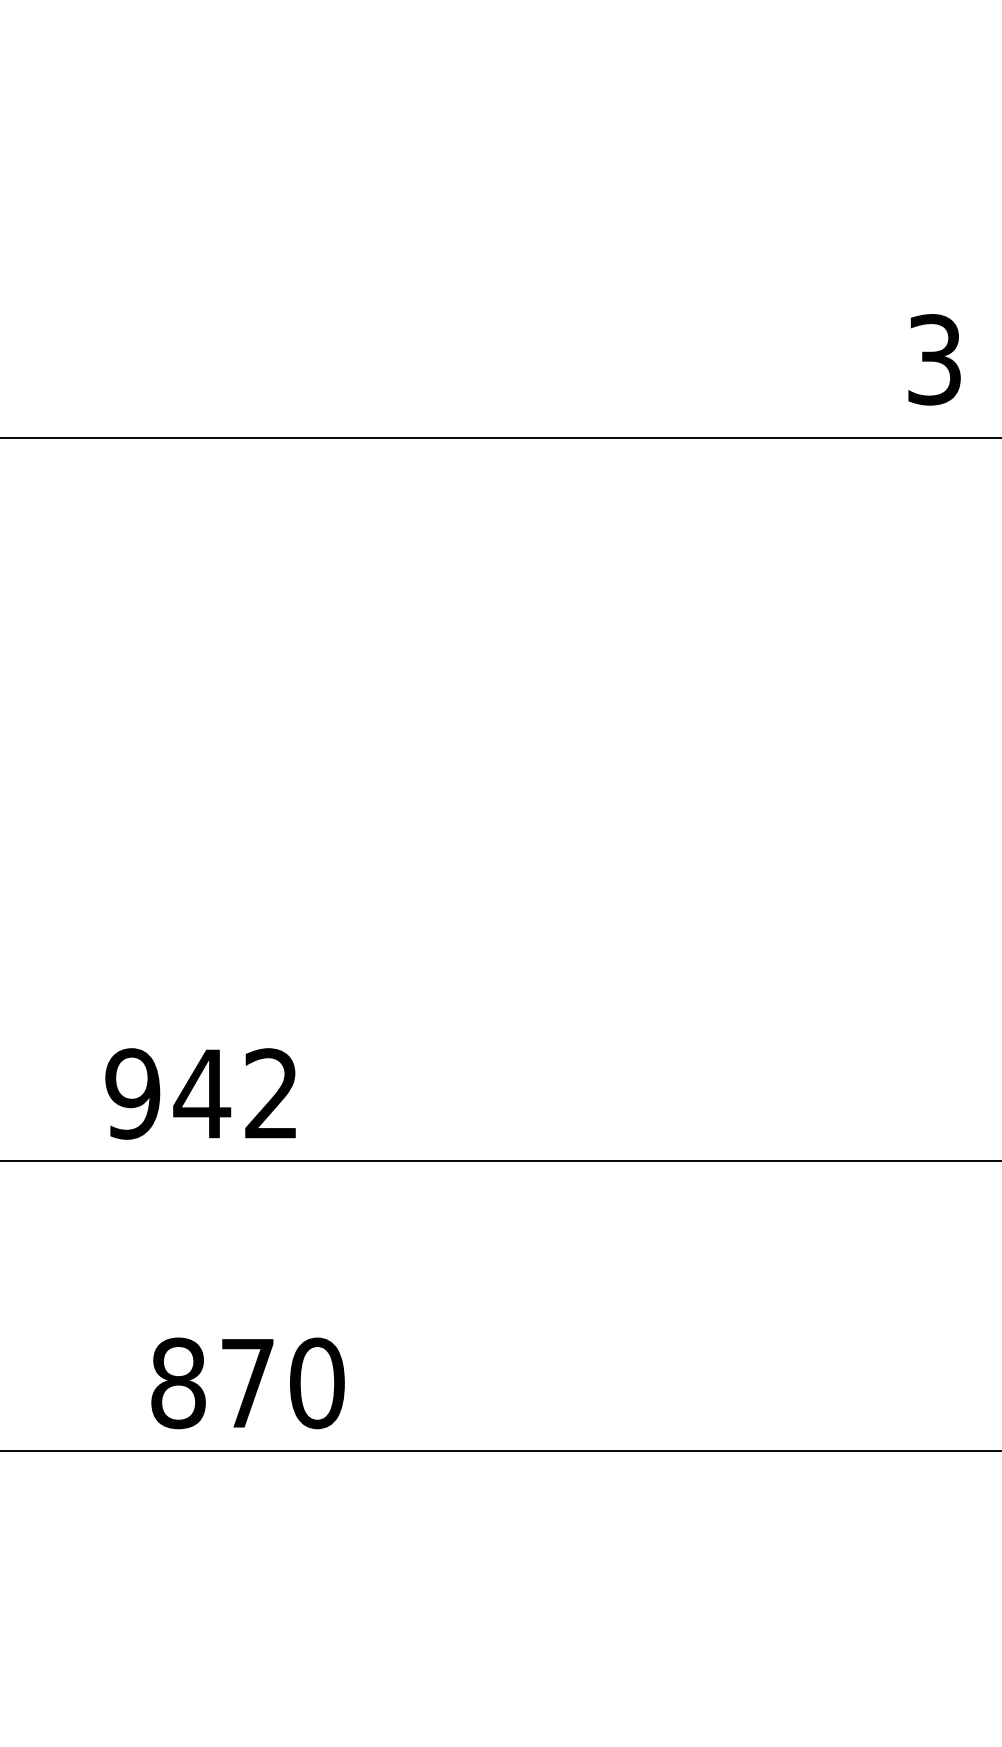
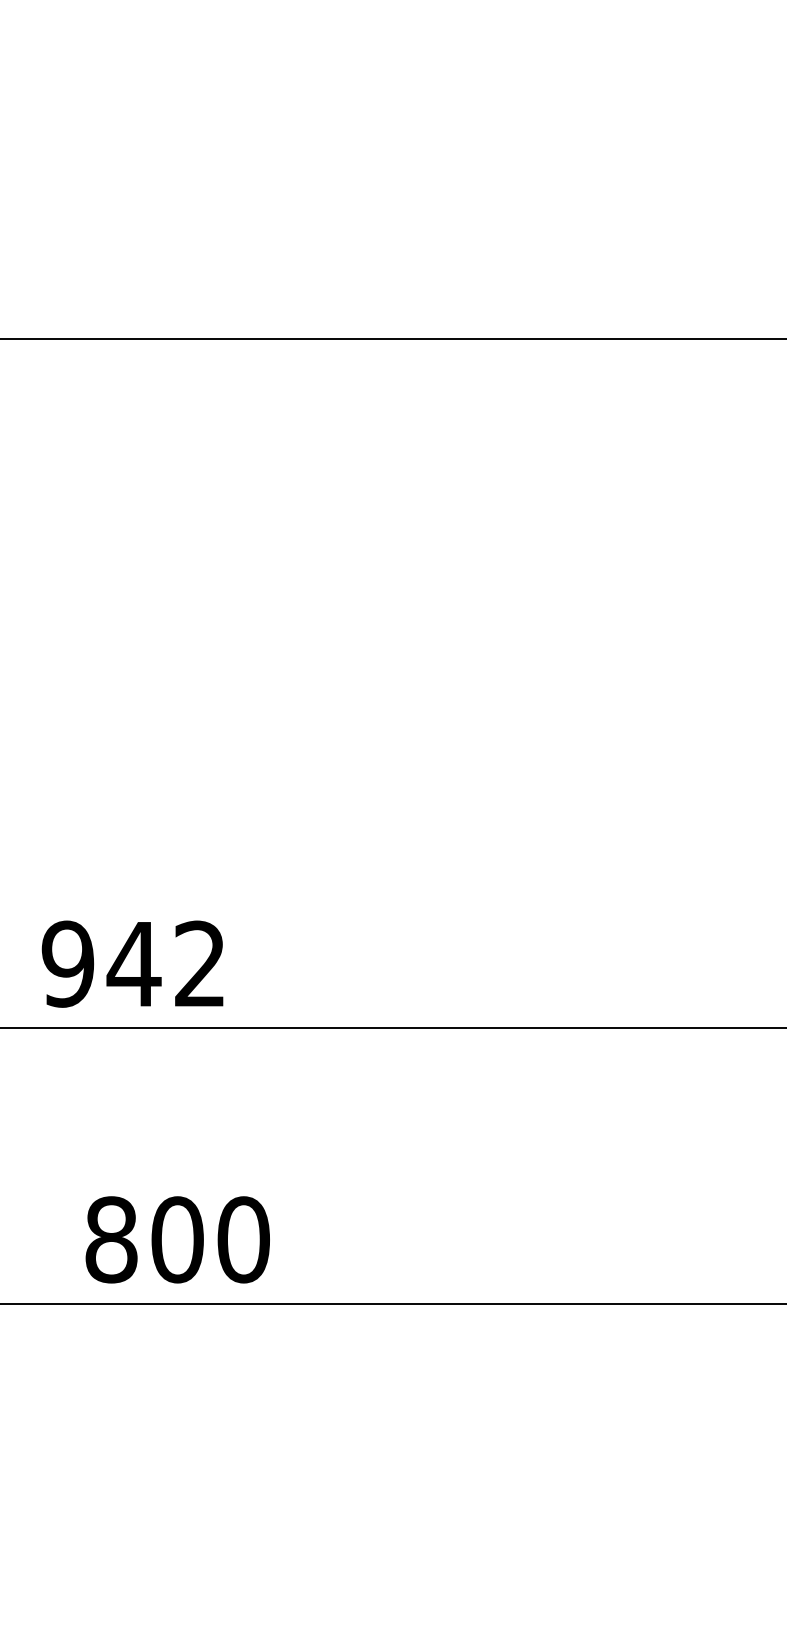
text: (247, 1383) -> (177, 1240), 870 -> 800

